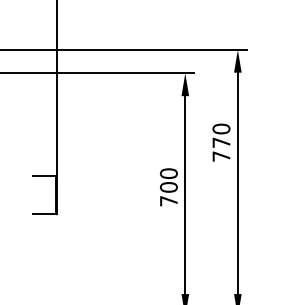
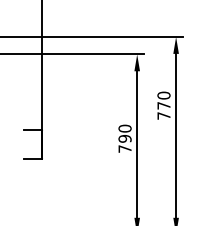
text: (168, 186) -> (124, 138), 700 -> 790

